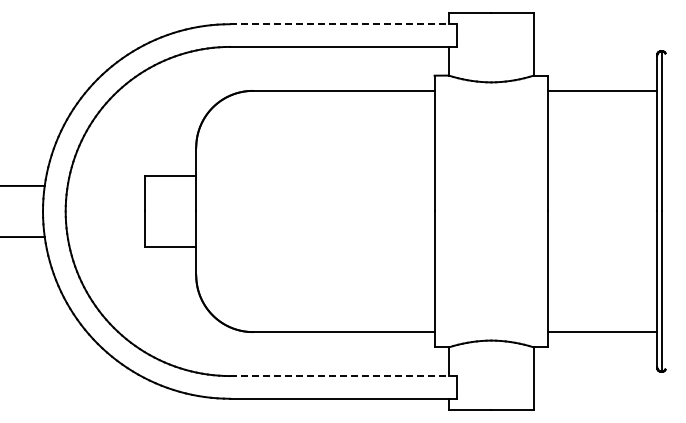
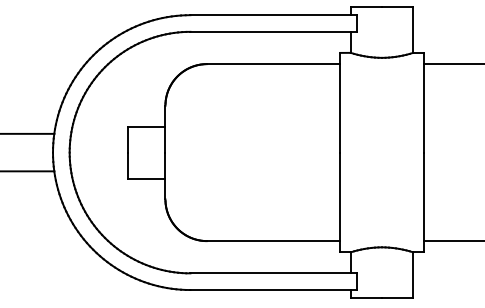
line: (343, 24) -> (273, 15), dashed -> solid
line: (343, 376) -> (273, 273), dashed -> solid

